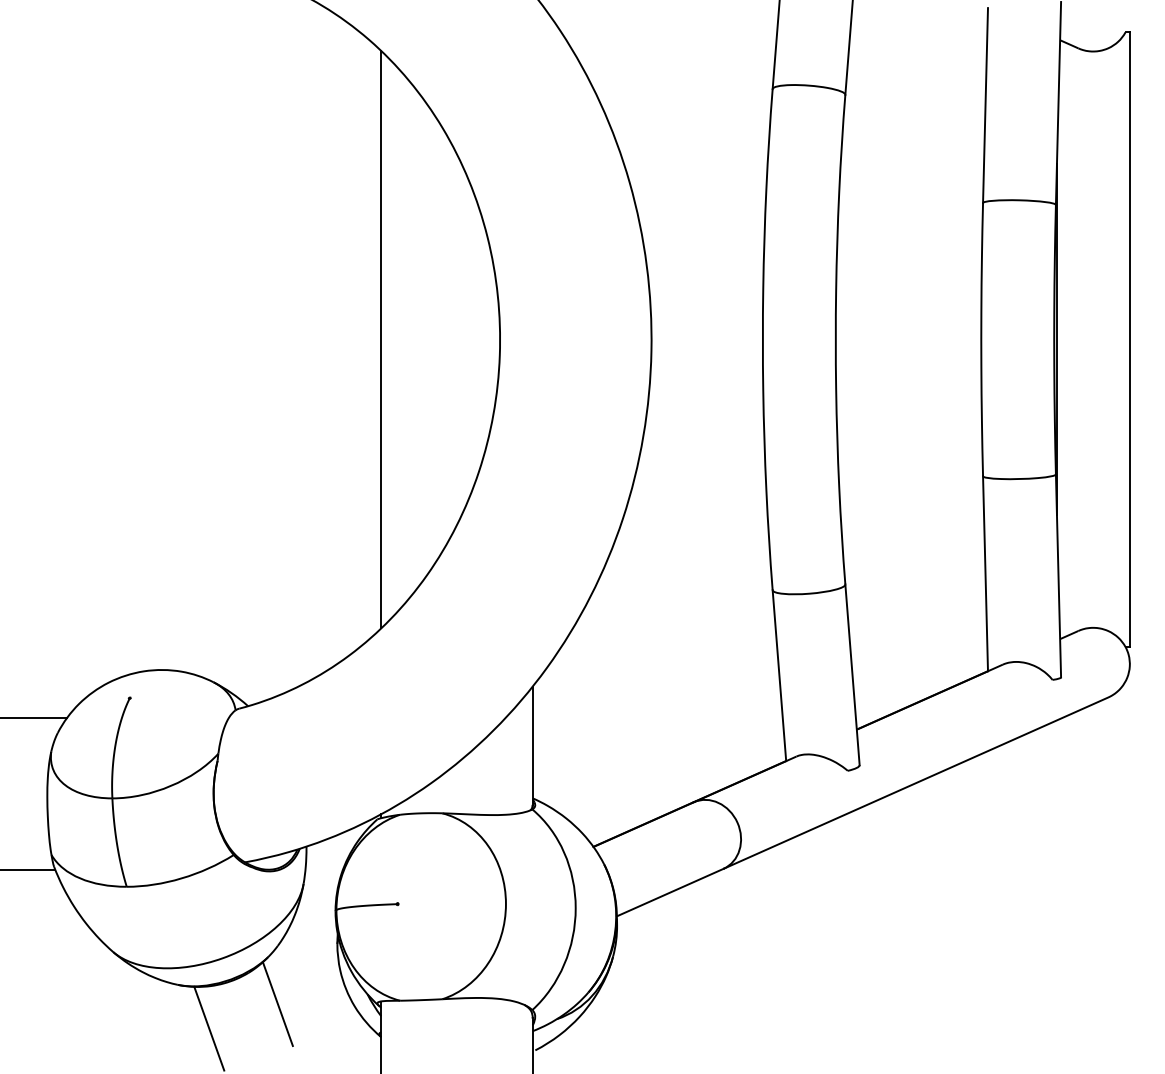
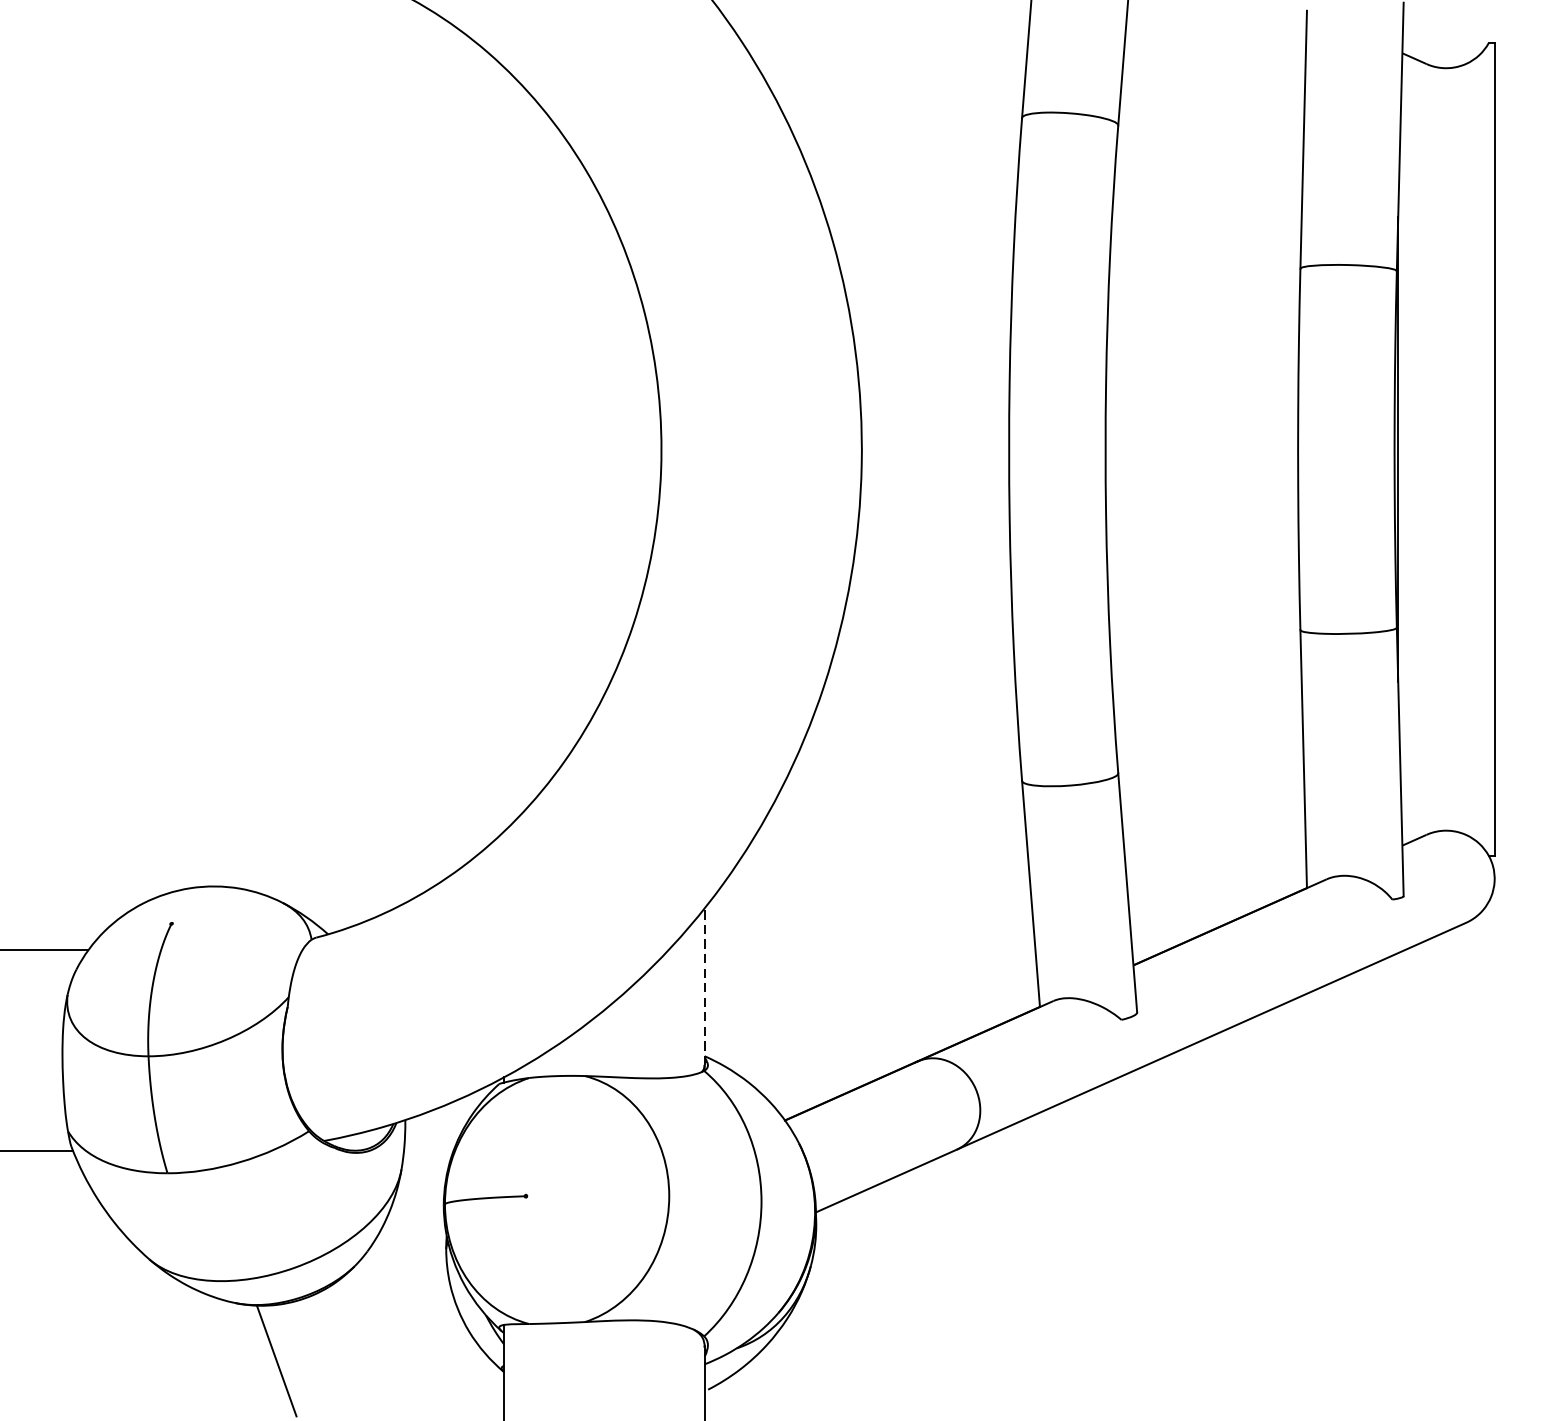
line: (381, 339) -> (504, 449), removed
line: (532, 745) -> (704, 986), solid -> dashed
line: (277, 1004) -> (366, 1329), removed

